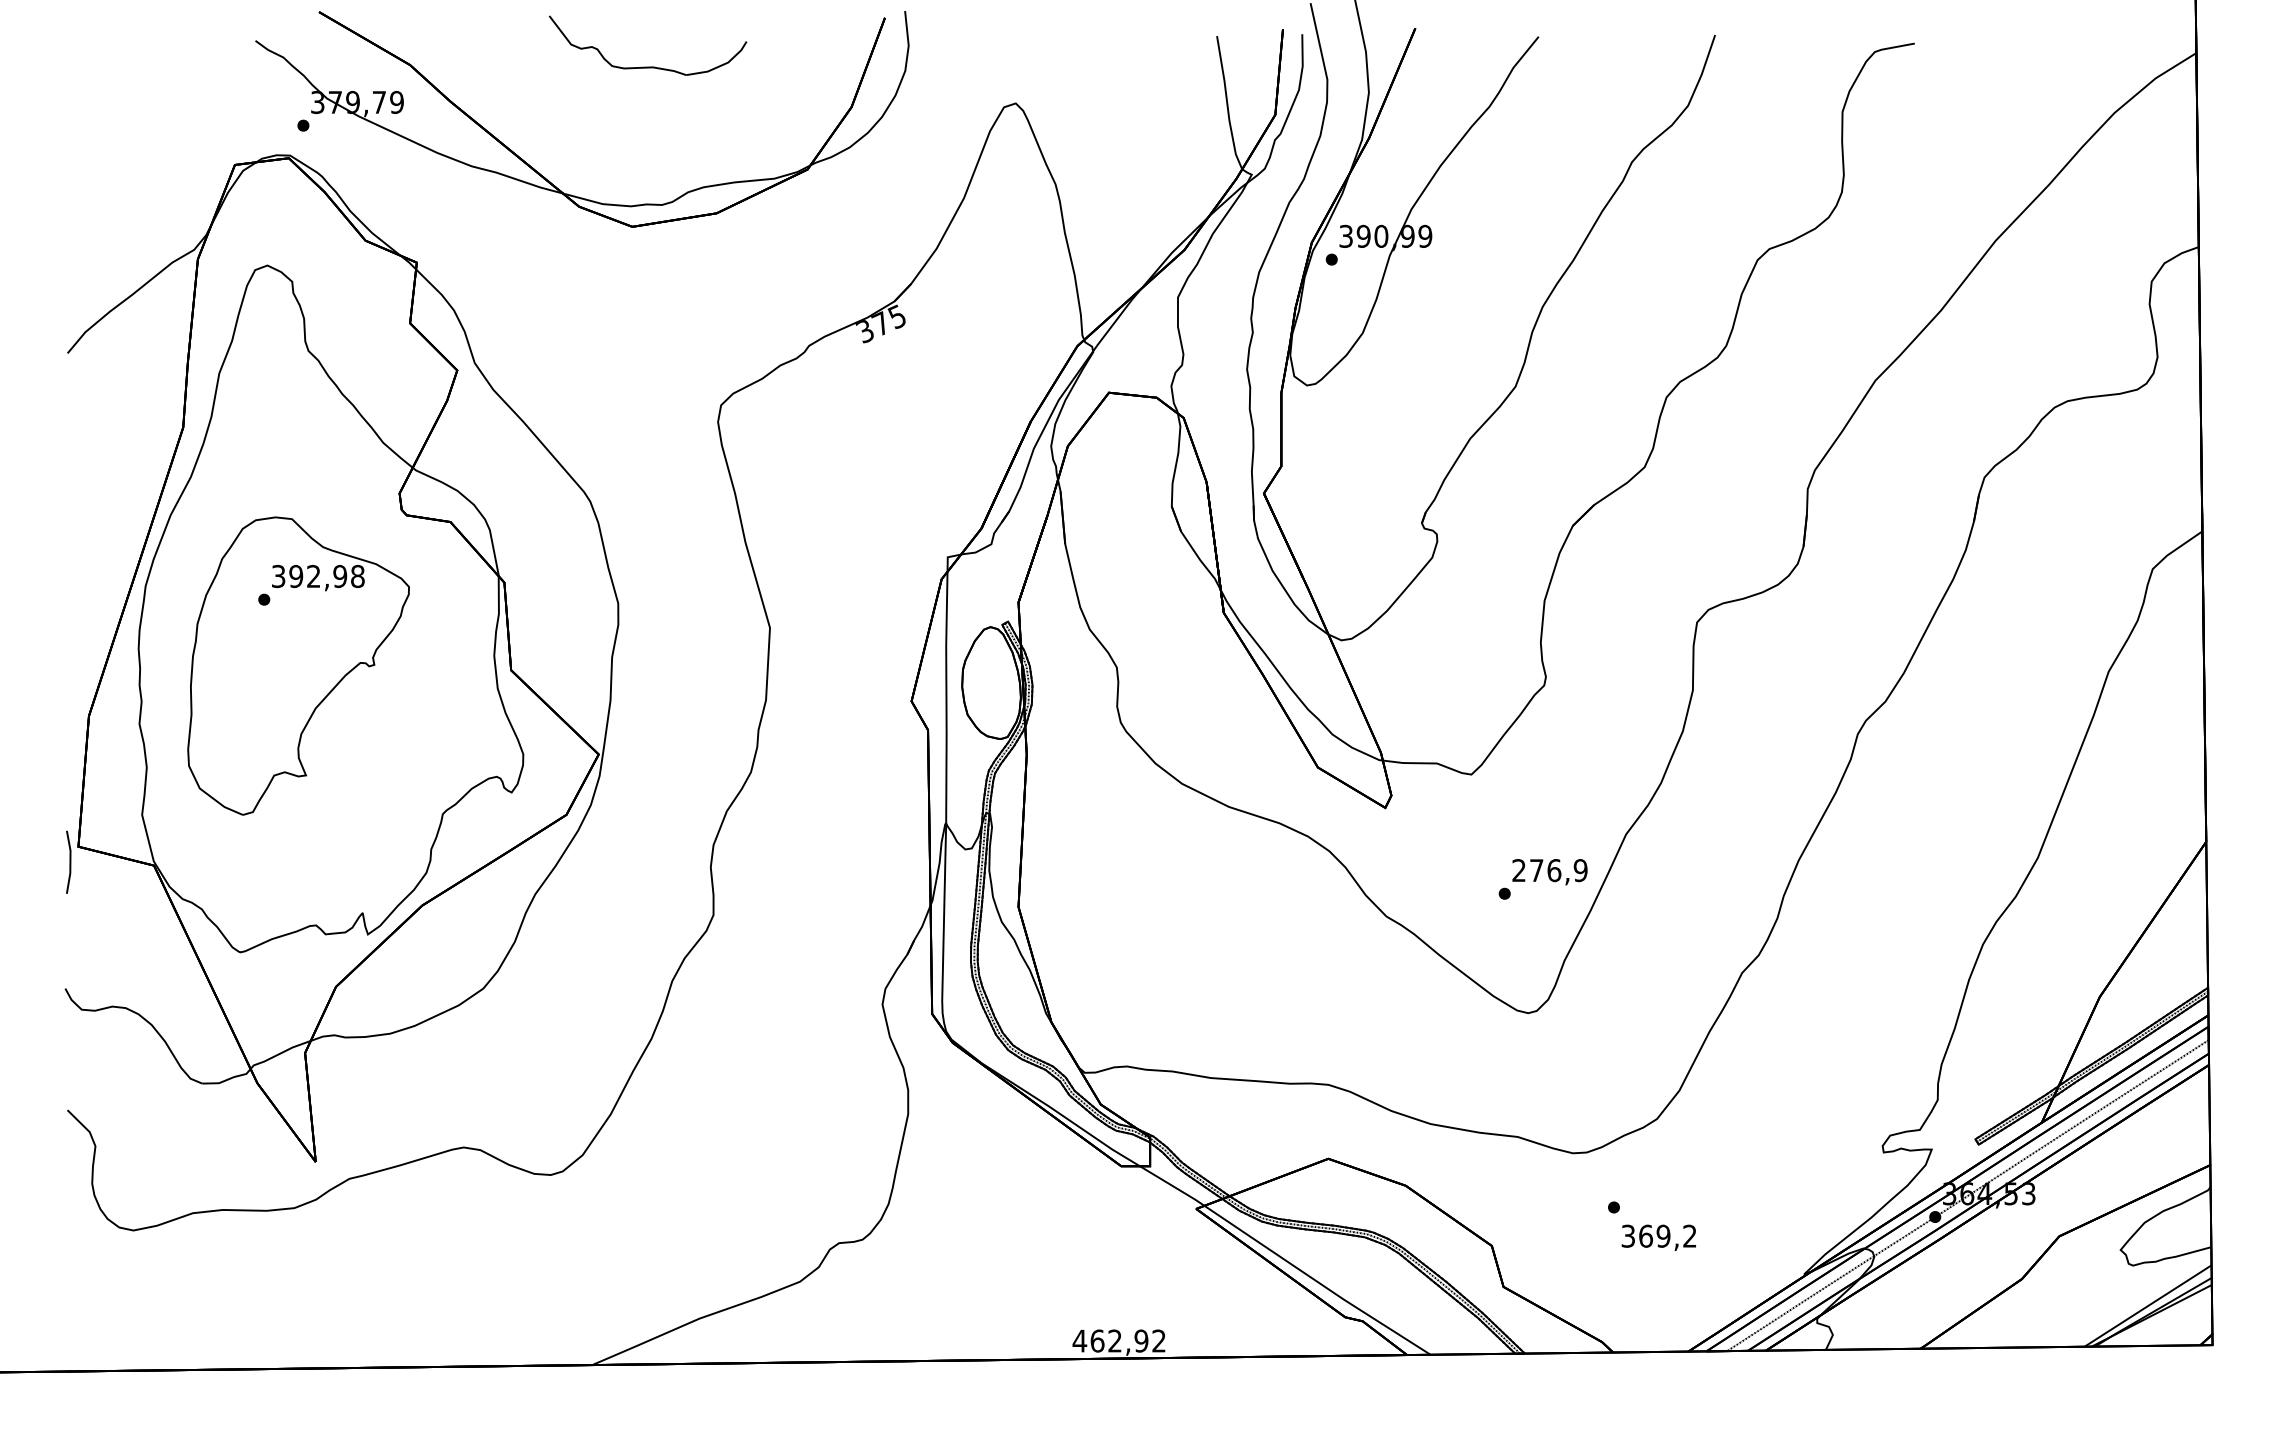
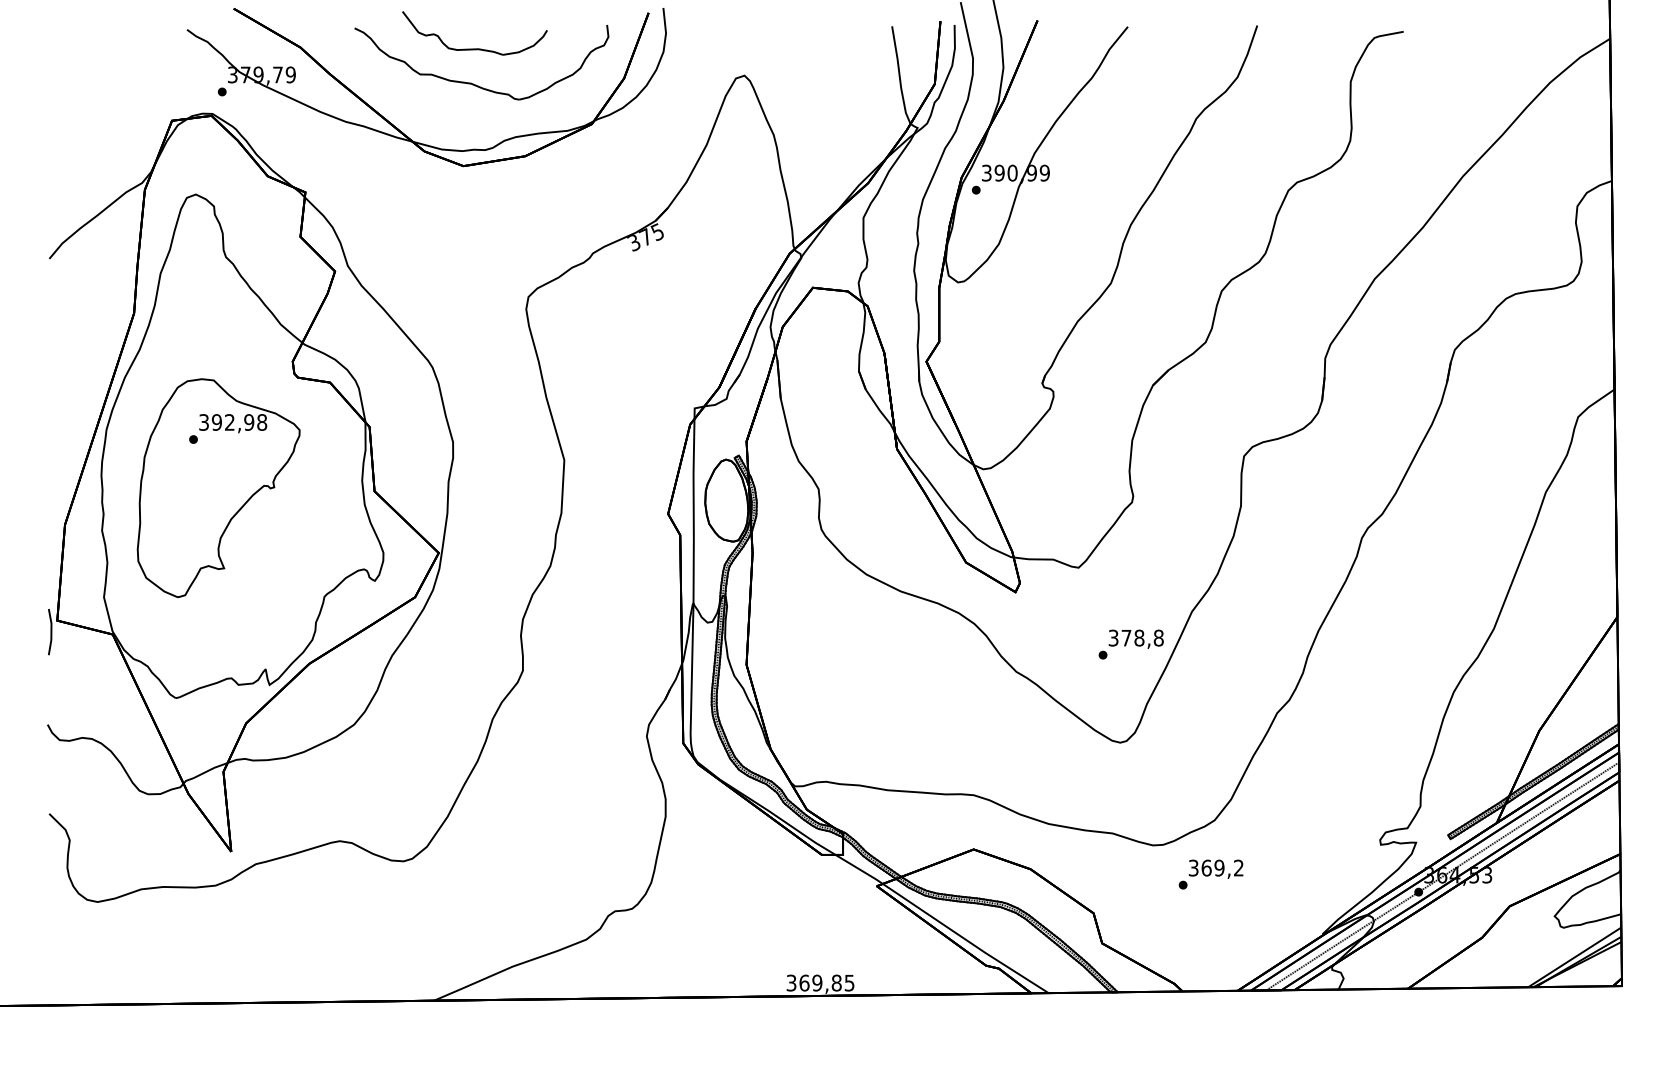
part: (646, 114) -> (473, 83), added
text: (1549, 870) -> (1135, 638), 276,9 -> 378,8
text: (1658, 1237) -> (1215, 869), moved
text: (1118, 1340) -> (819, 982), 462,92 -> 369,85

